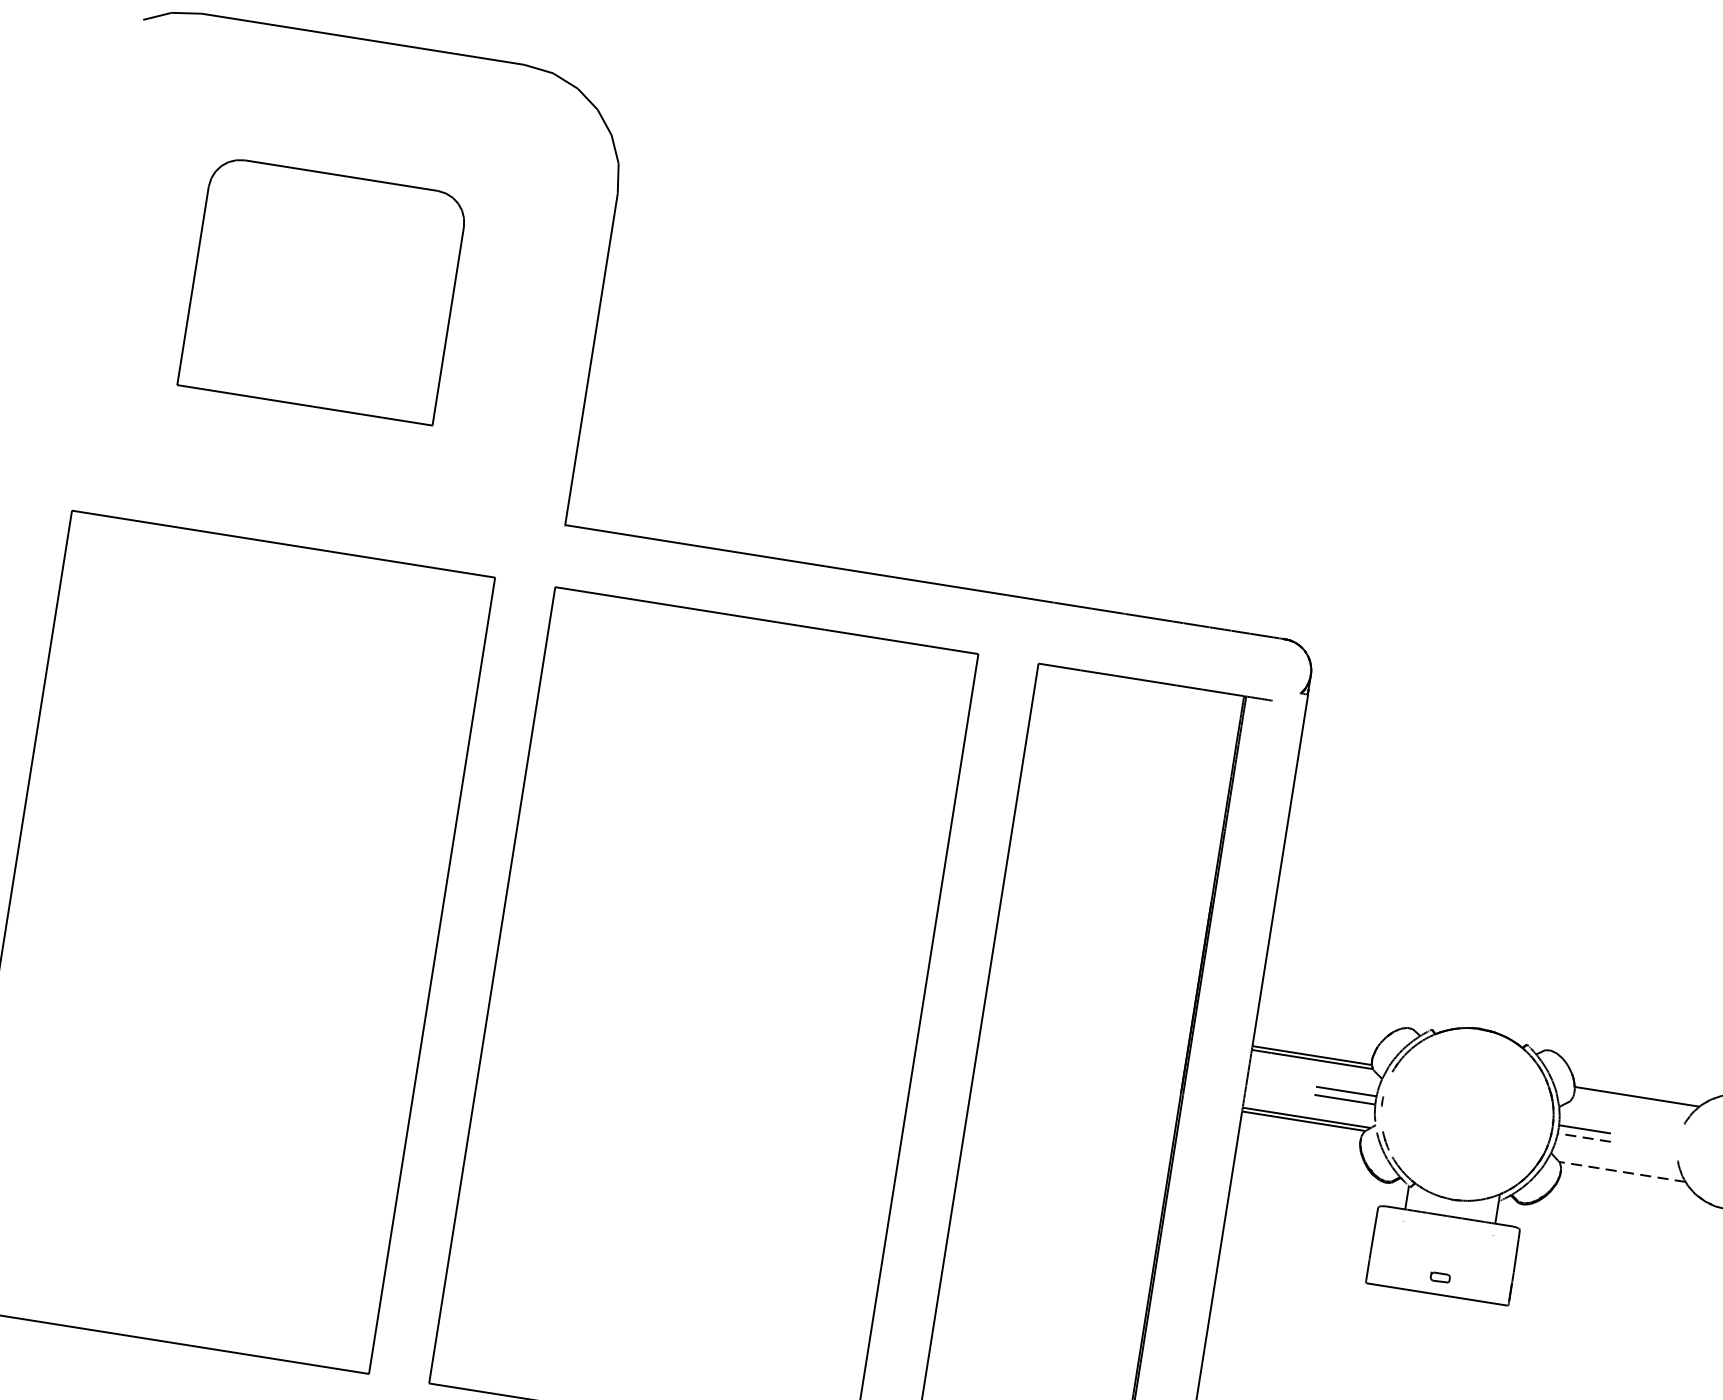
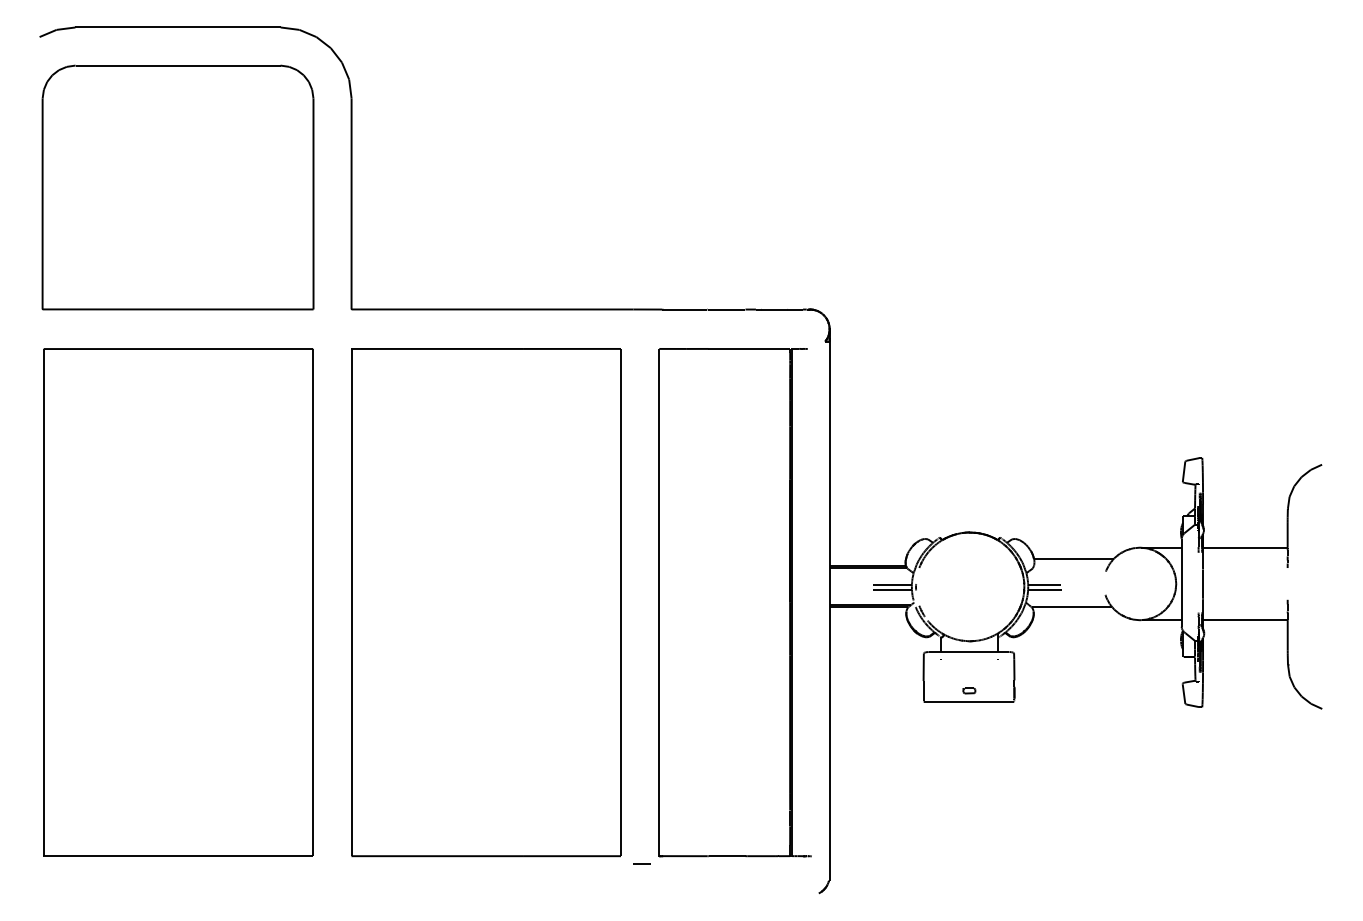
part: (322, 290) -> (177, 187), size x1.67
line: (1585, 1137) -> (1045, 589), dashed -> solid
line: (1621, 1172) -> (1071, 607), dashed -> solid

